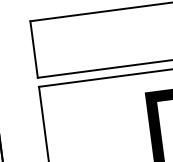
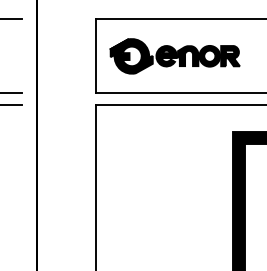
part: (93, 41) -> (174, 56), added

